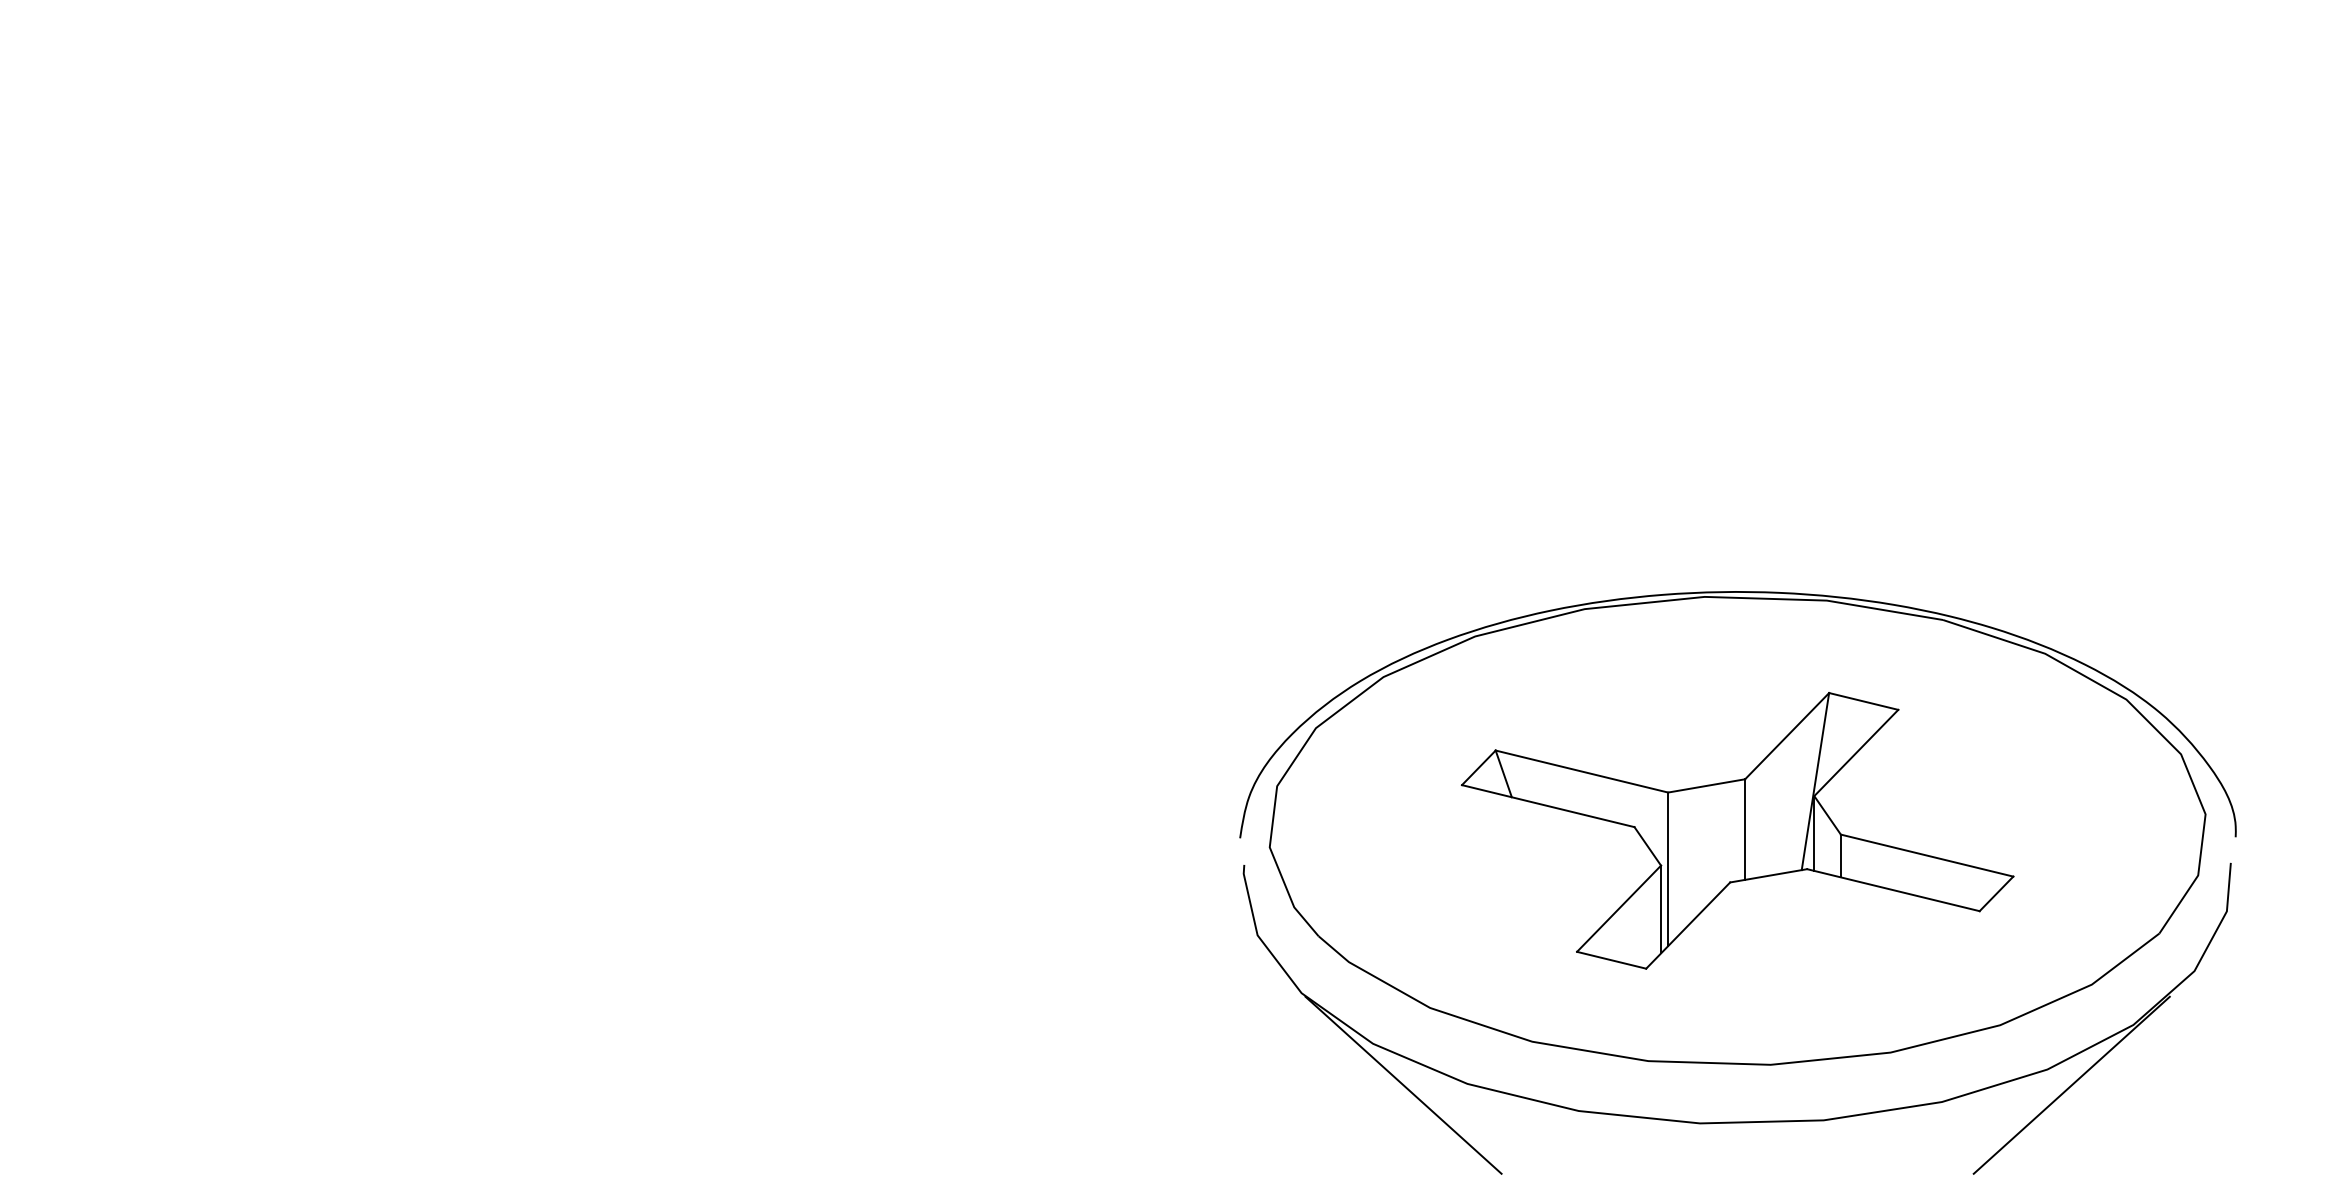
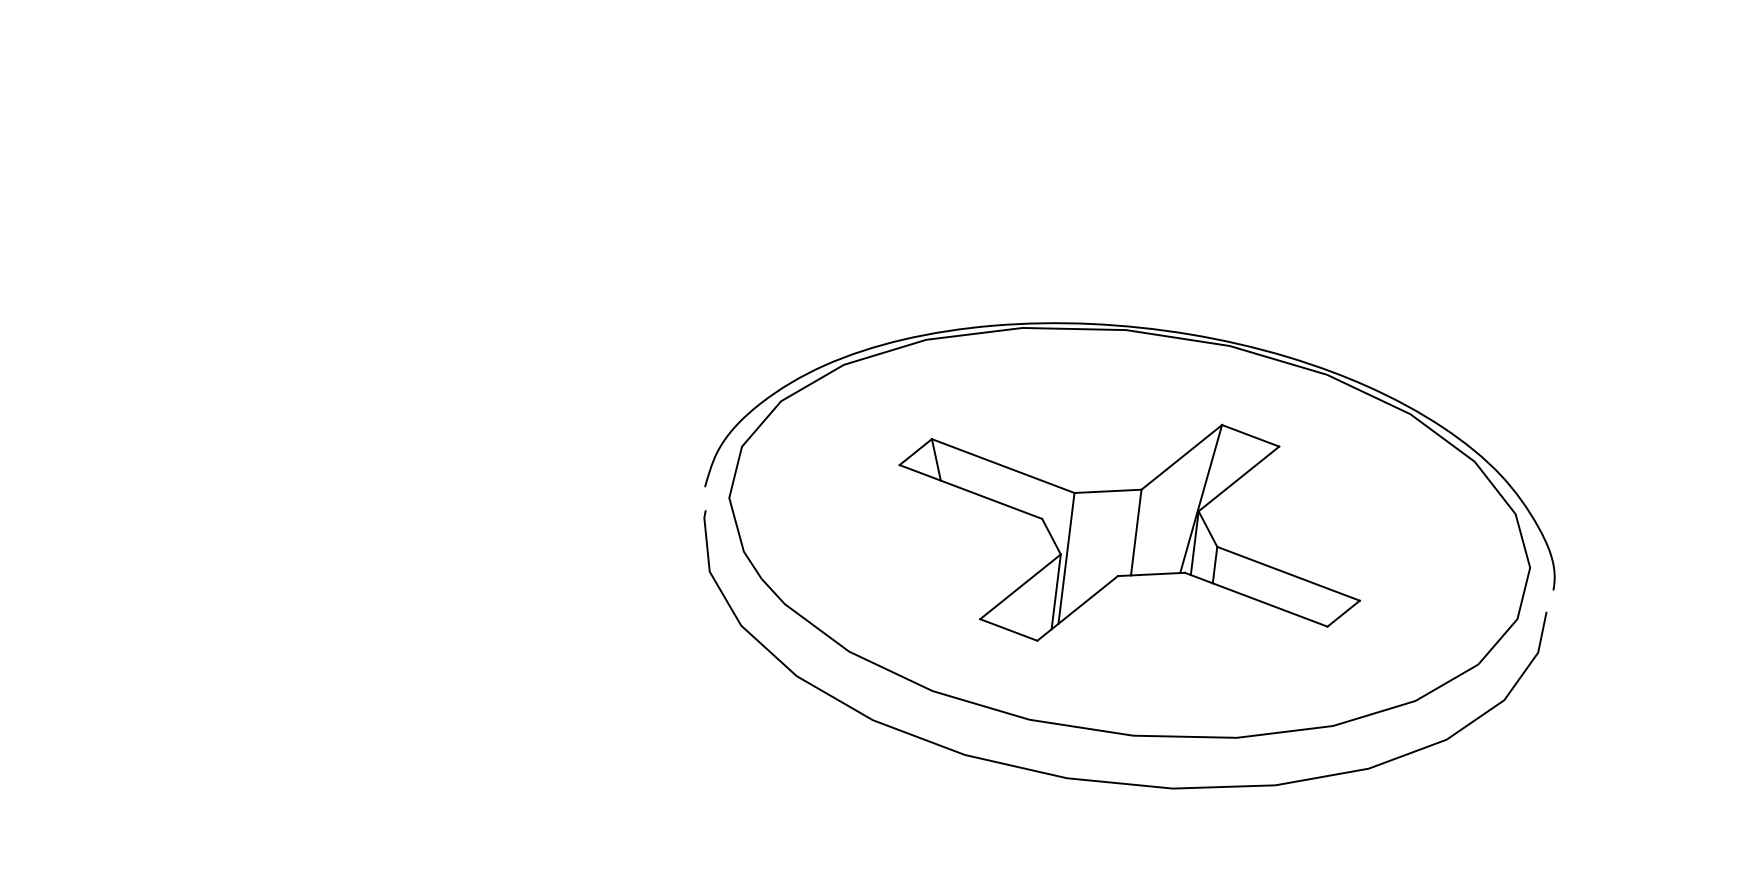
line: (1403, 1084) -> (818, 714), removed
line: (2071, 1084) -> (1387, 783), removed

